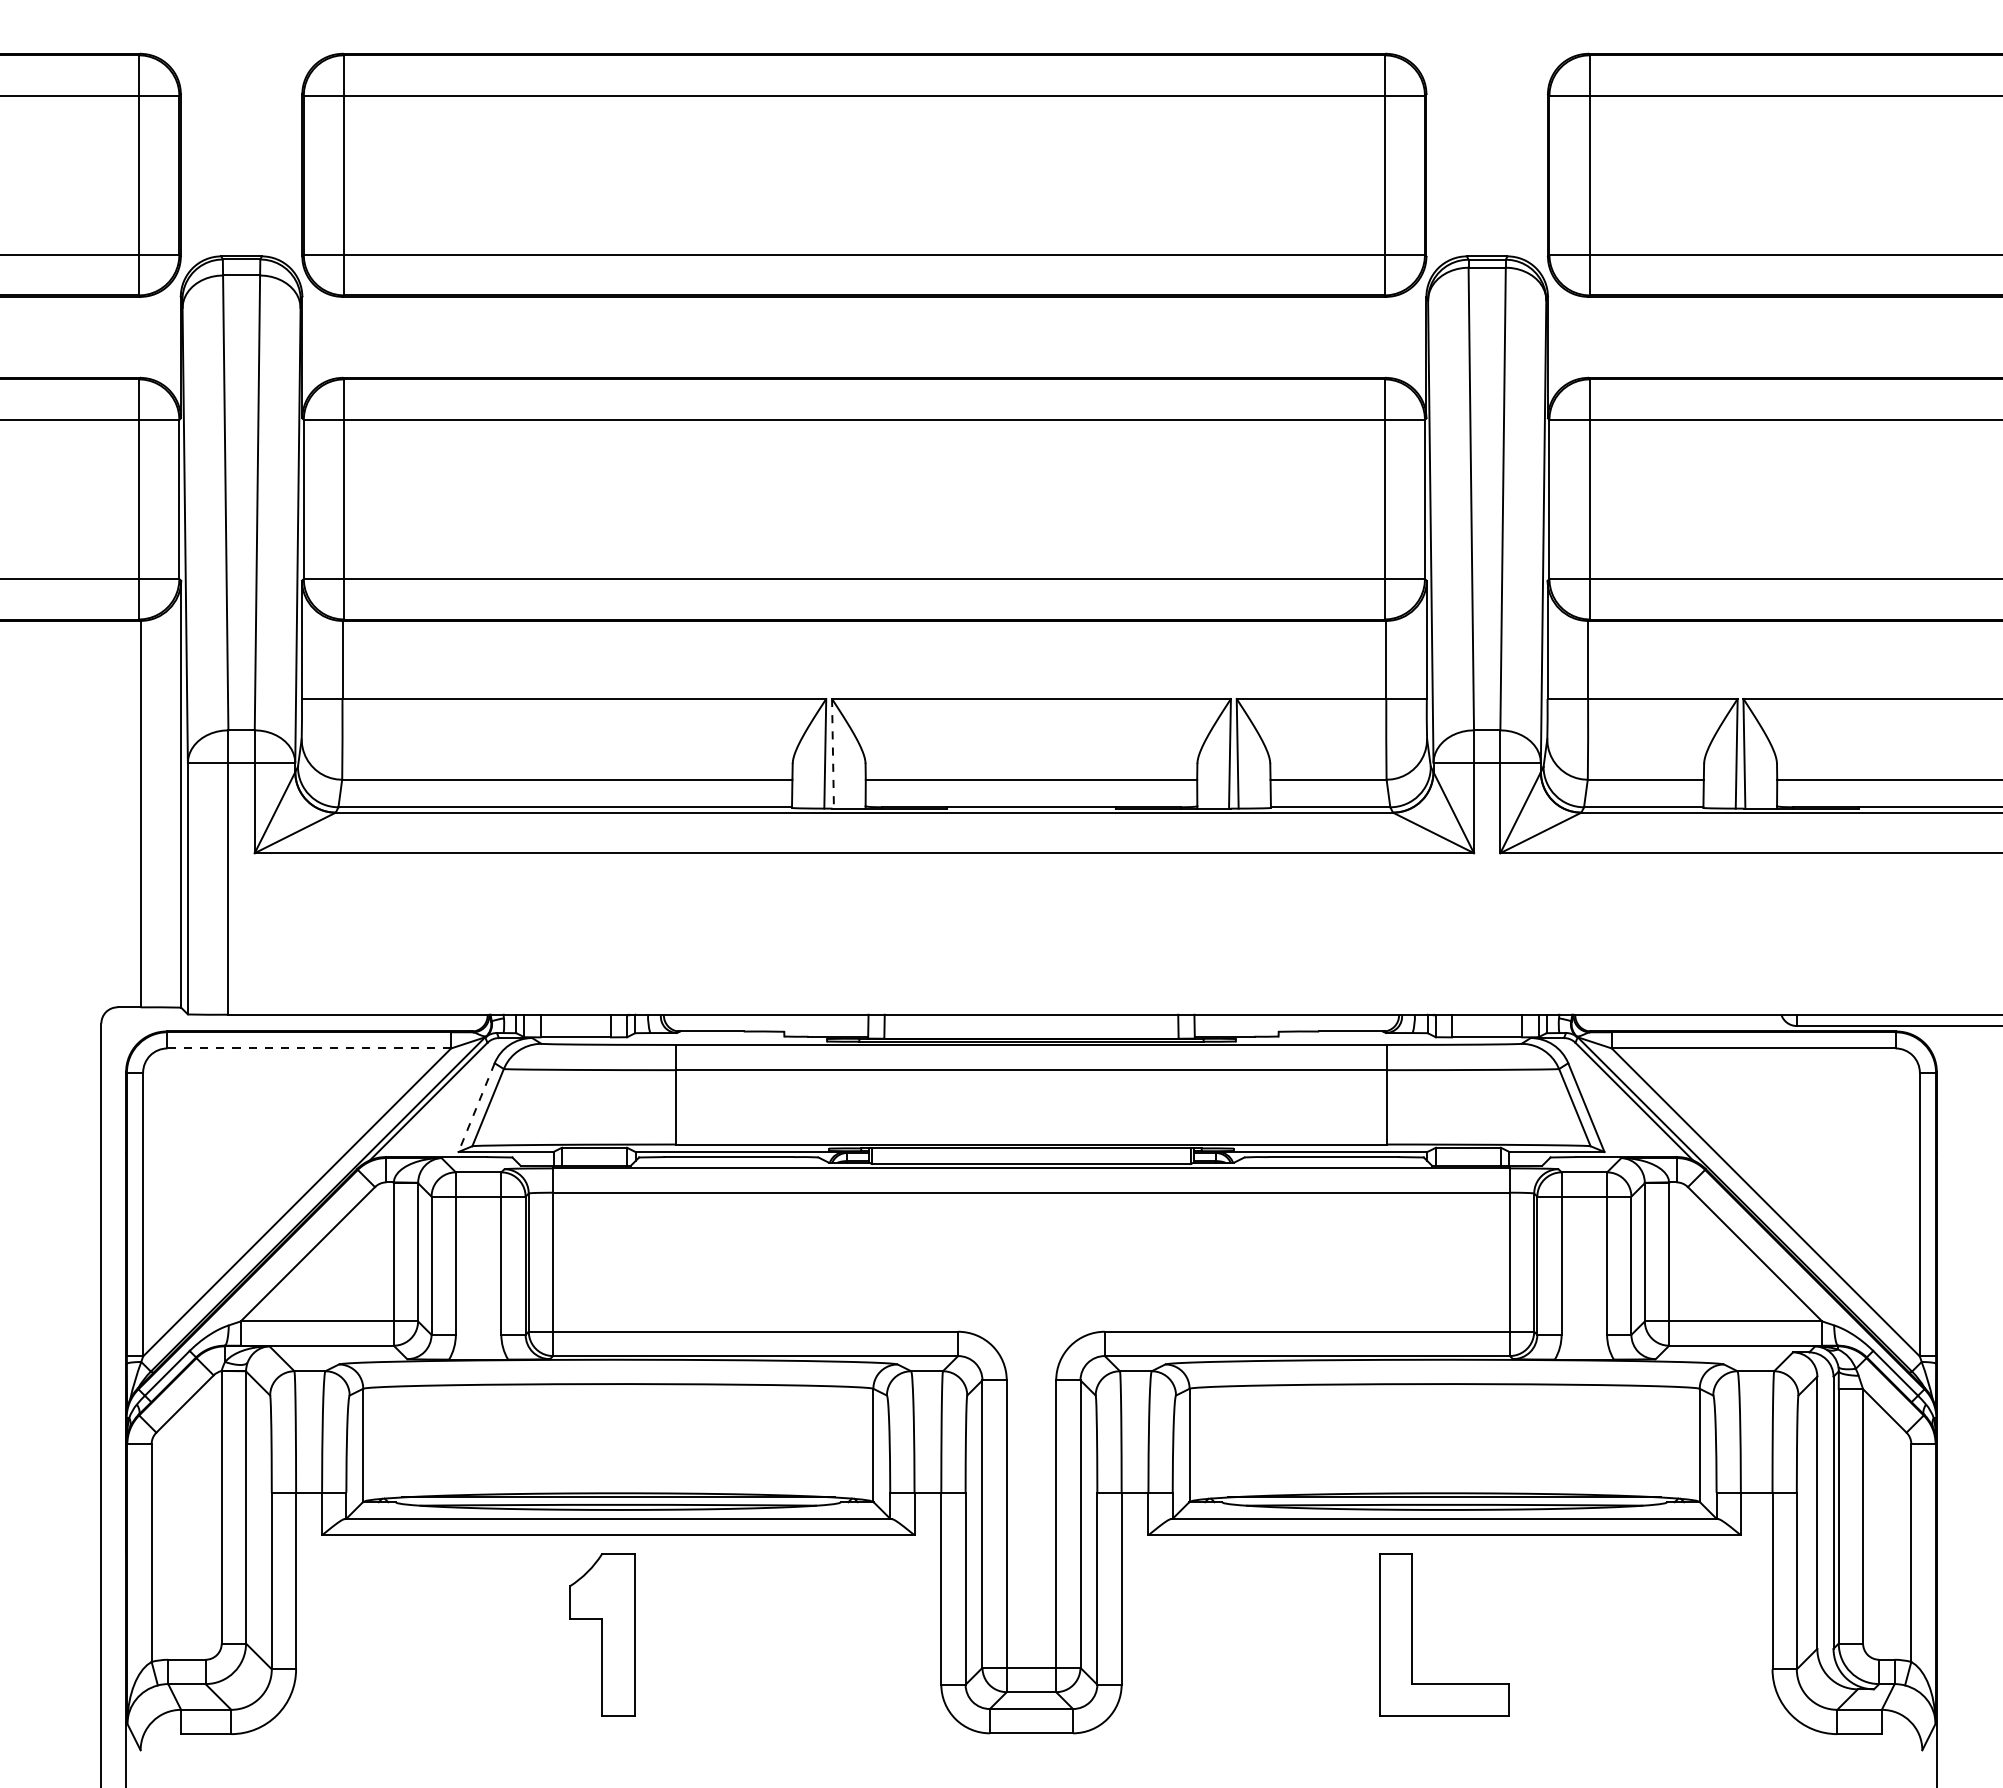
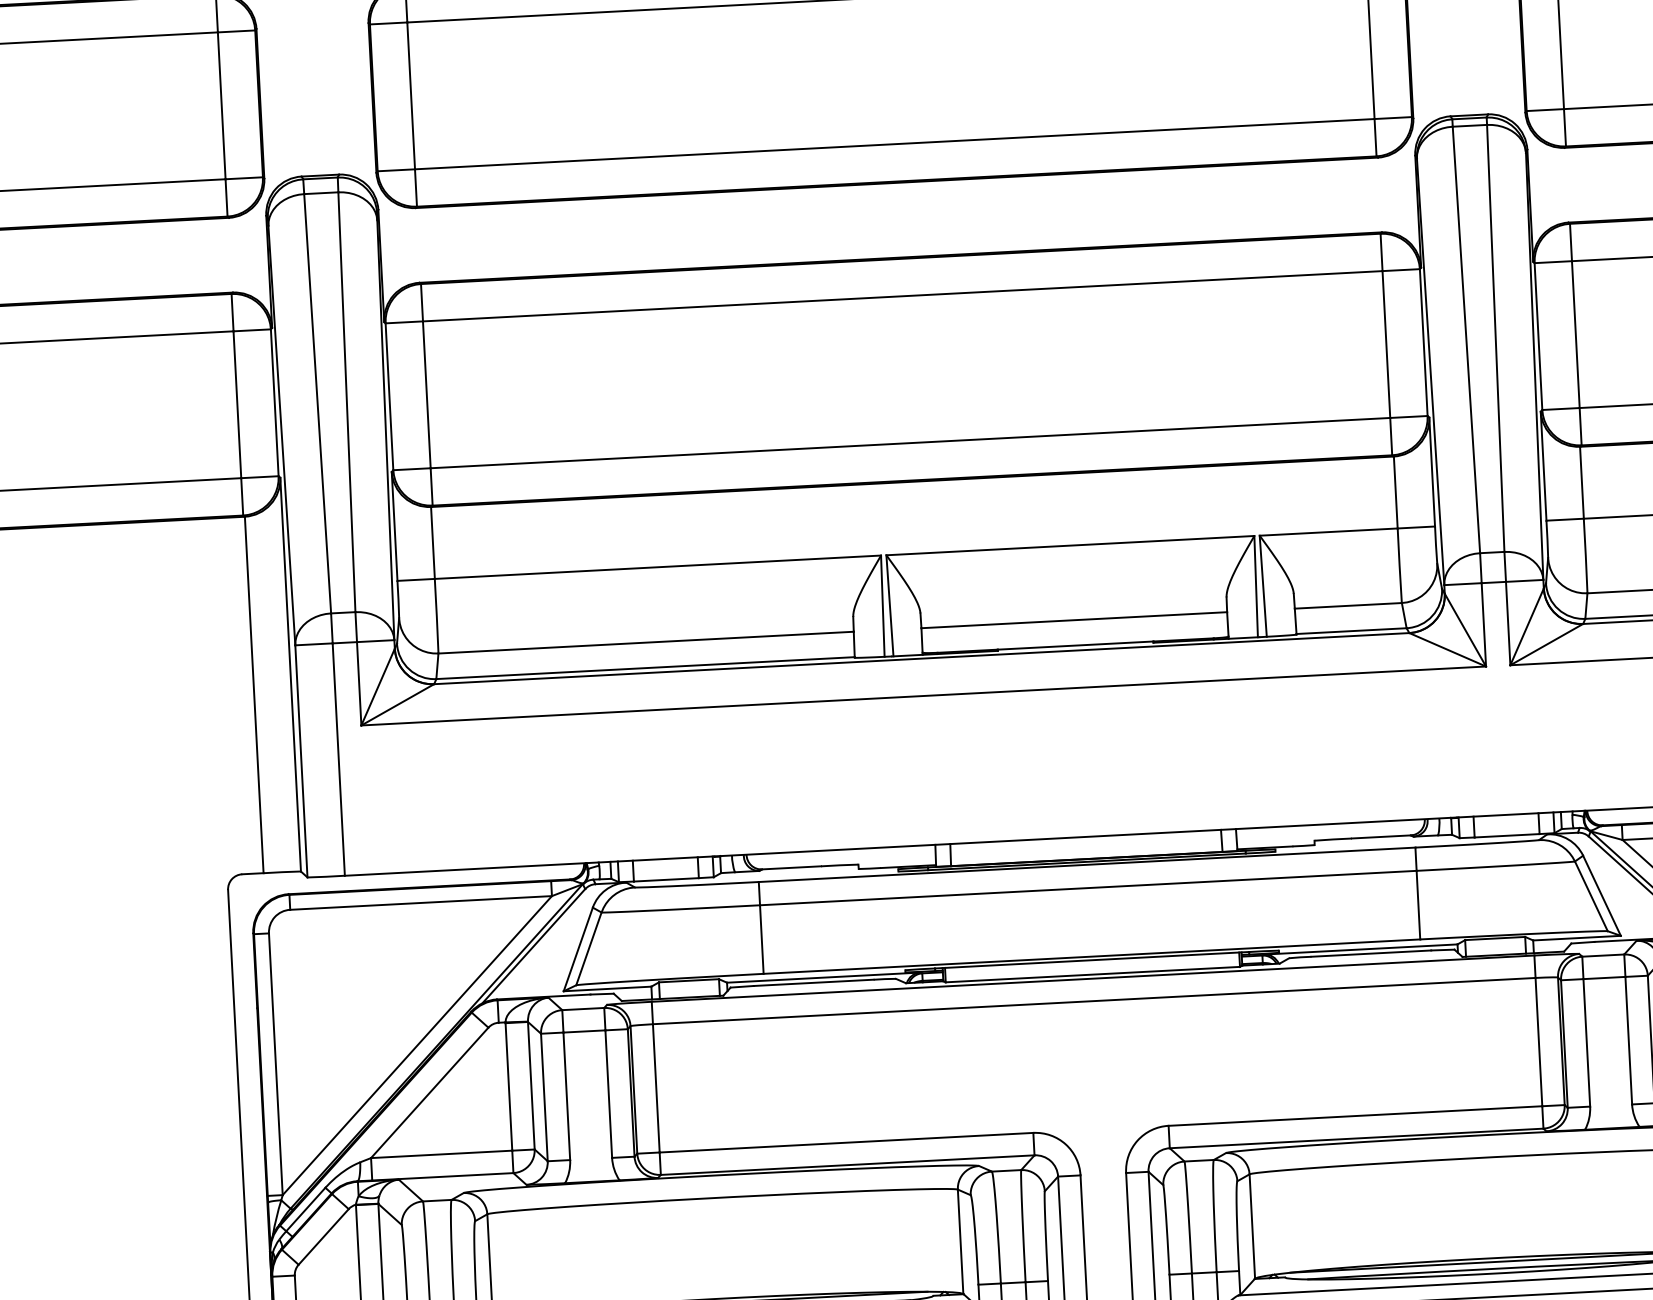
line: (832, 753) -> (889, 605), dashed -> solid
line: (309, 1048) -> (421, 902), dashed -> solid
line: (476, 1107) -> (578, 949), dashed -> solid

